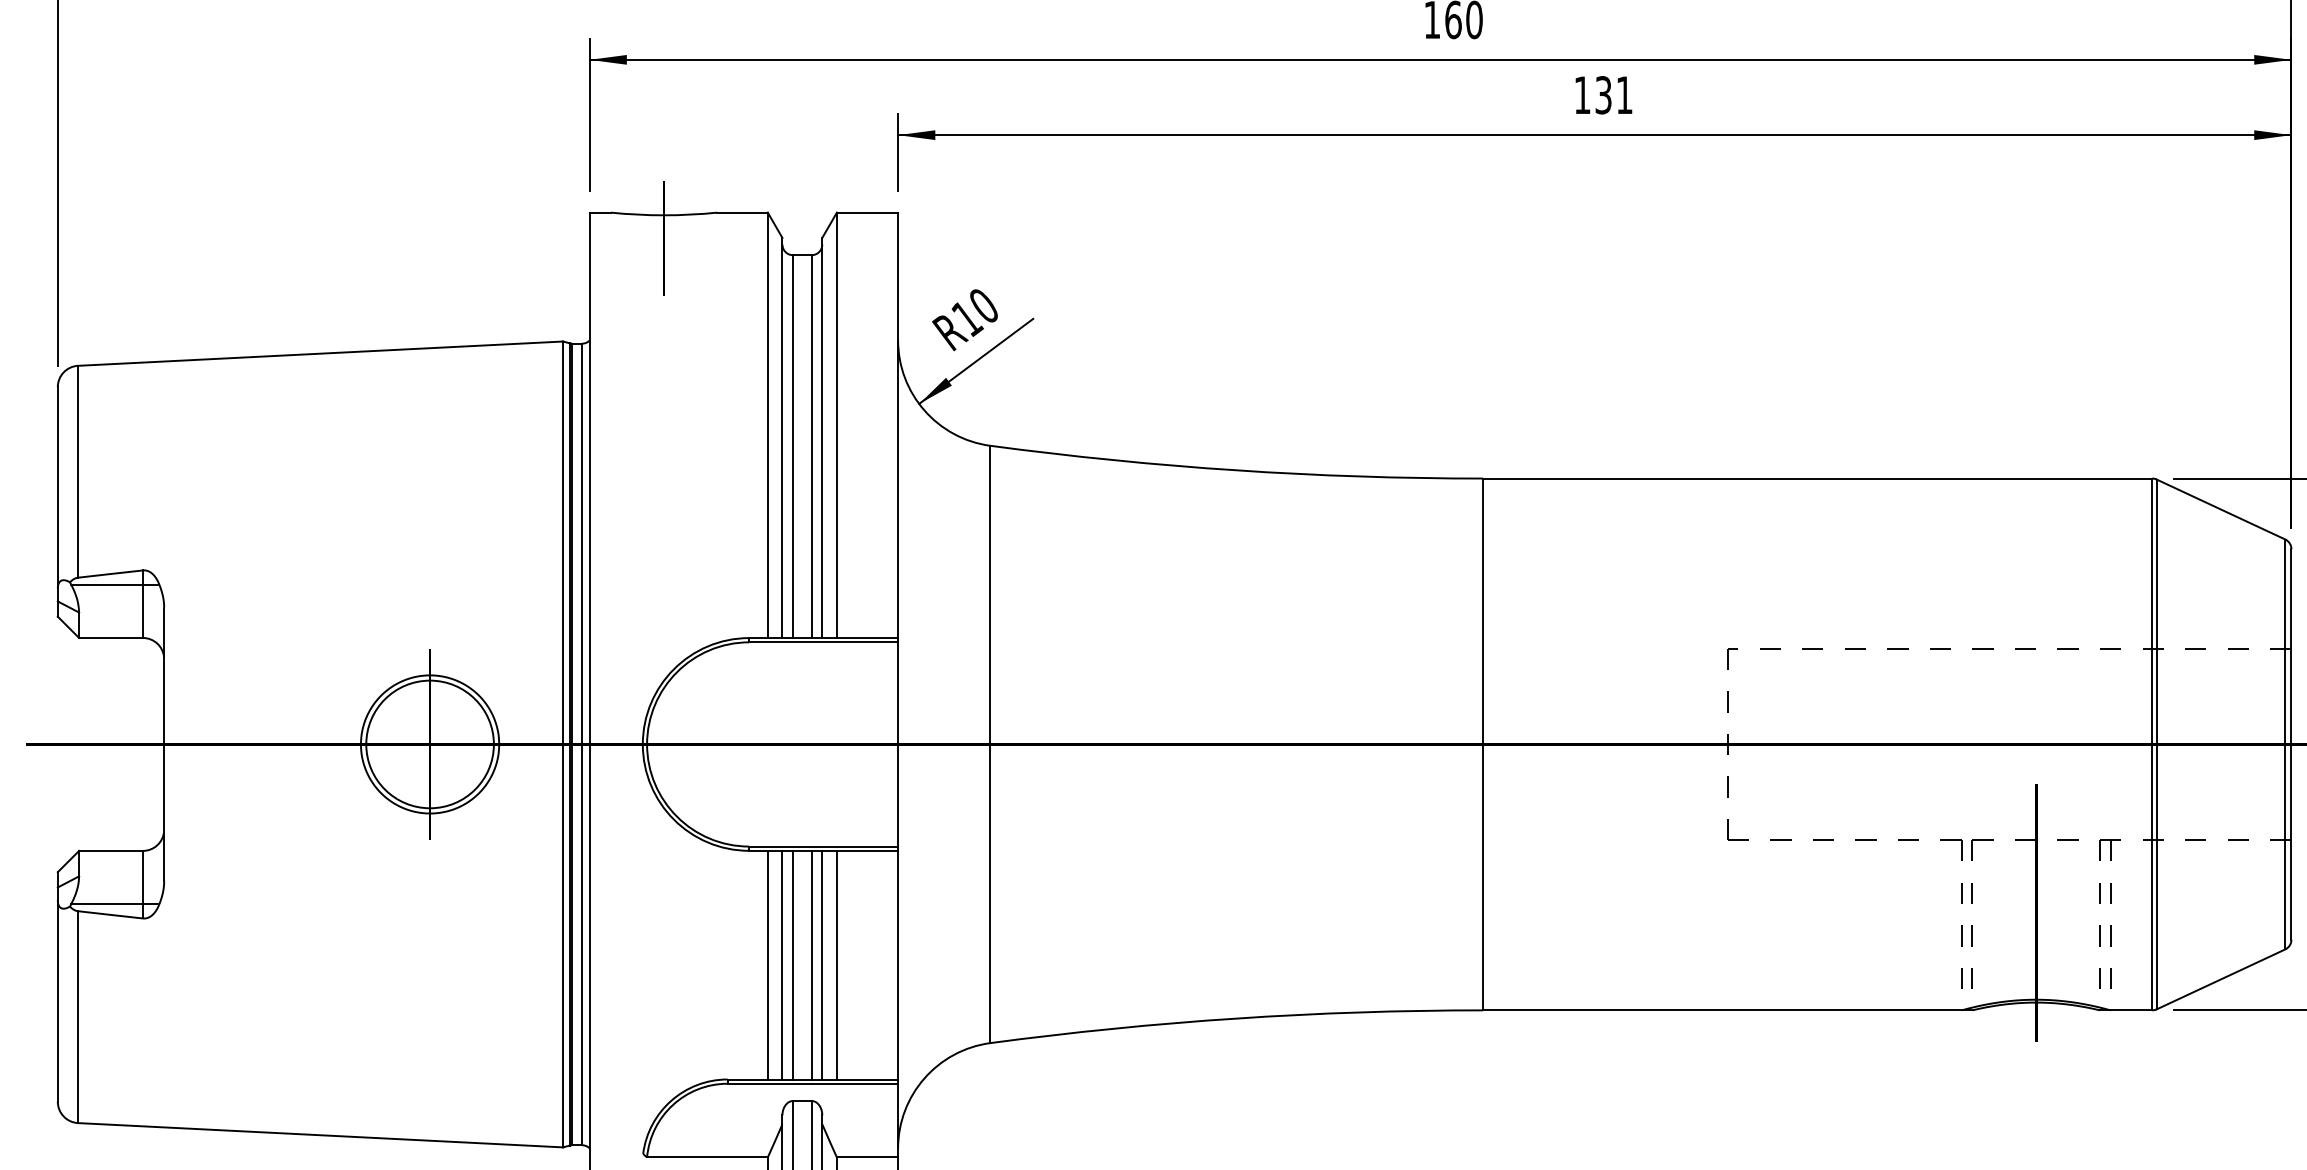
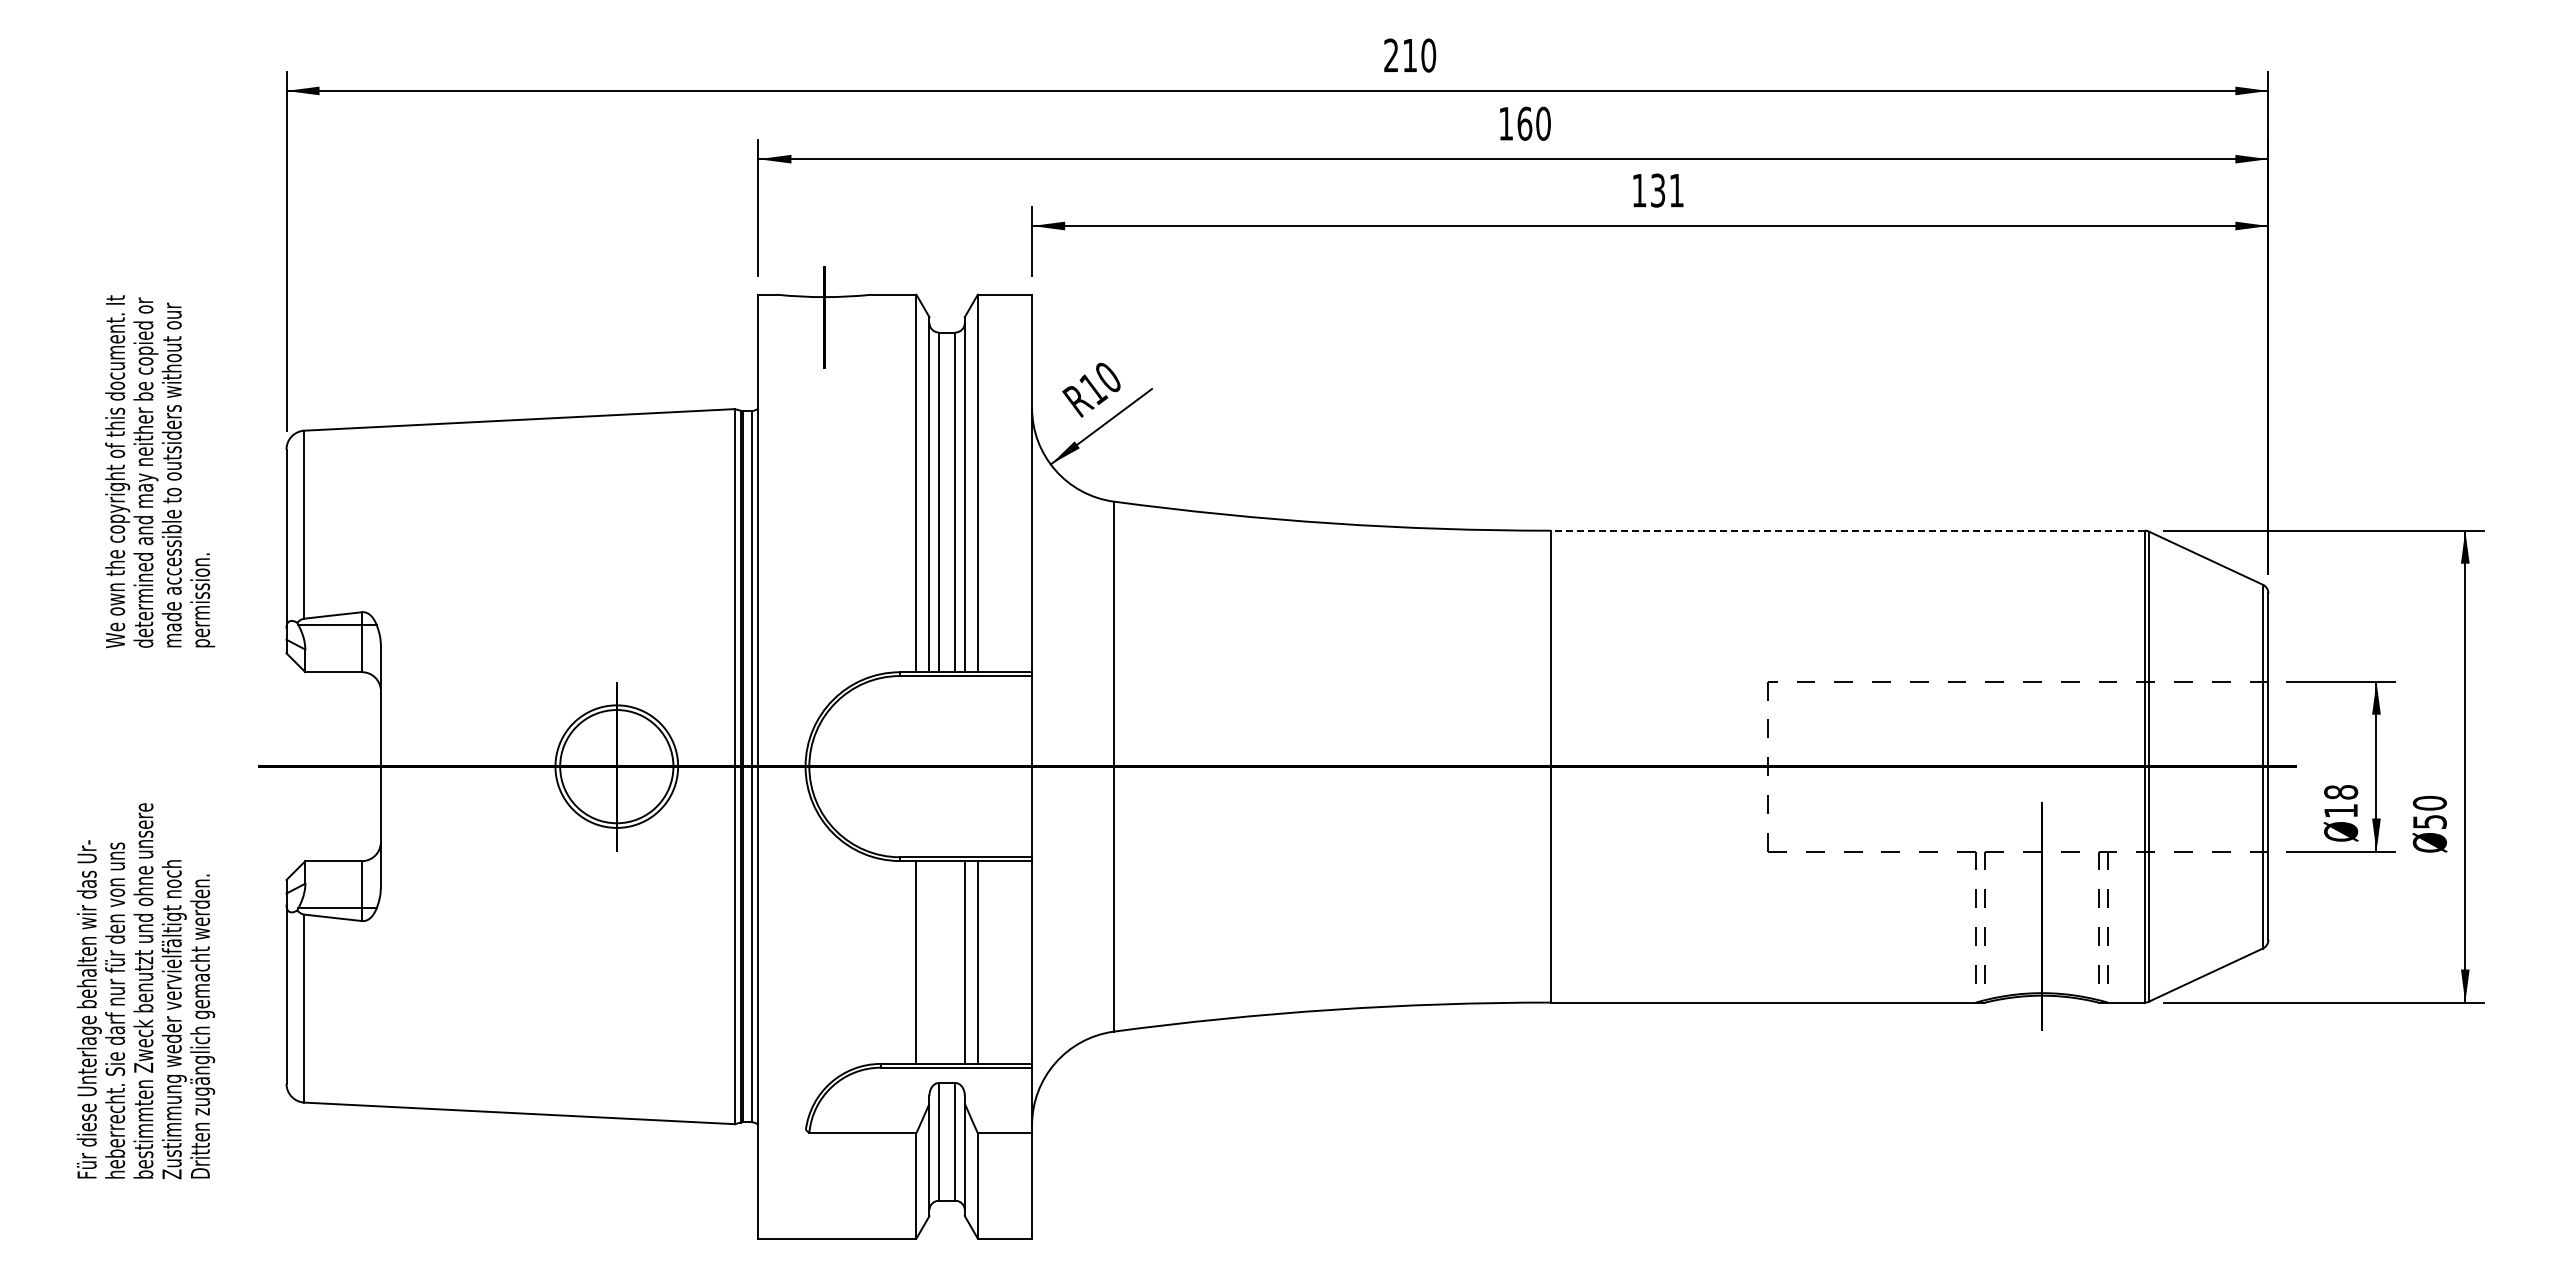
line: (1818, 478) -> (1848, 530), solid -> dashed
line: (782, 965) -> (929, 962), removed
line: (792, 965) -> (938, 962), removed
line: (811, 965) -> (955, 962), removed

